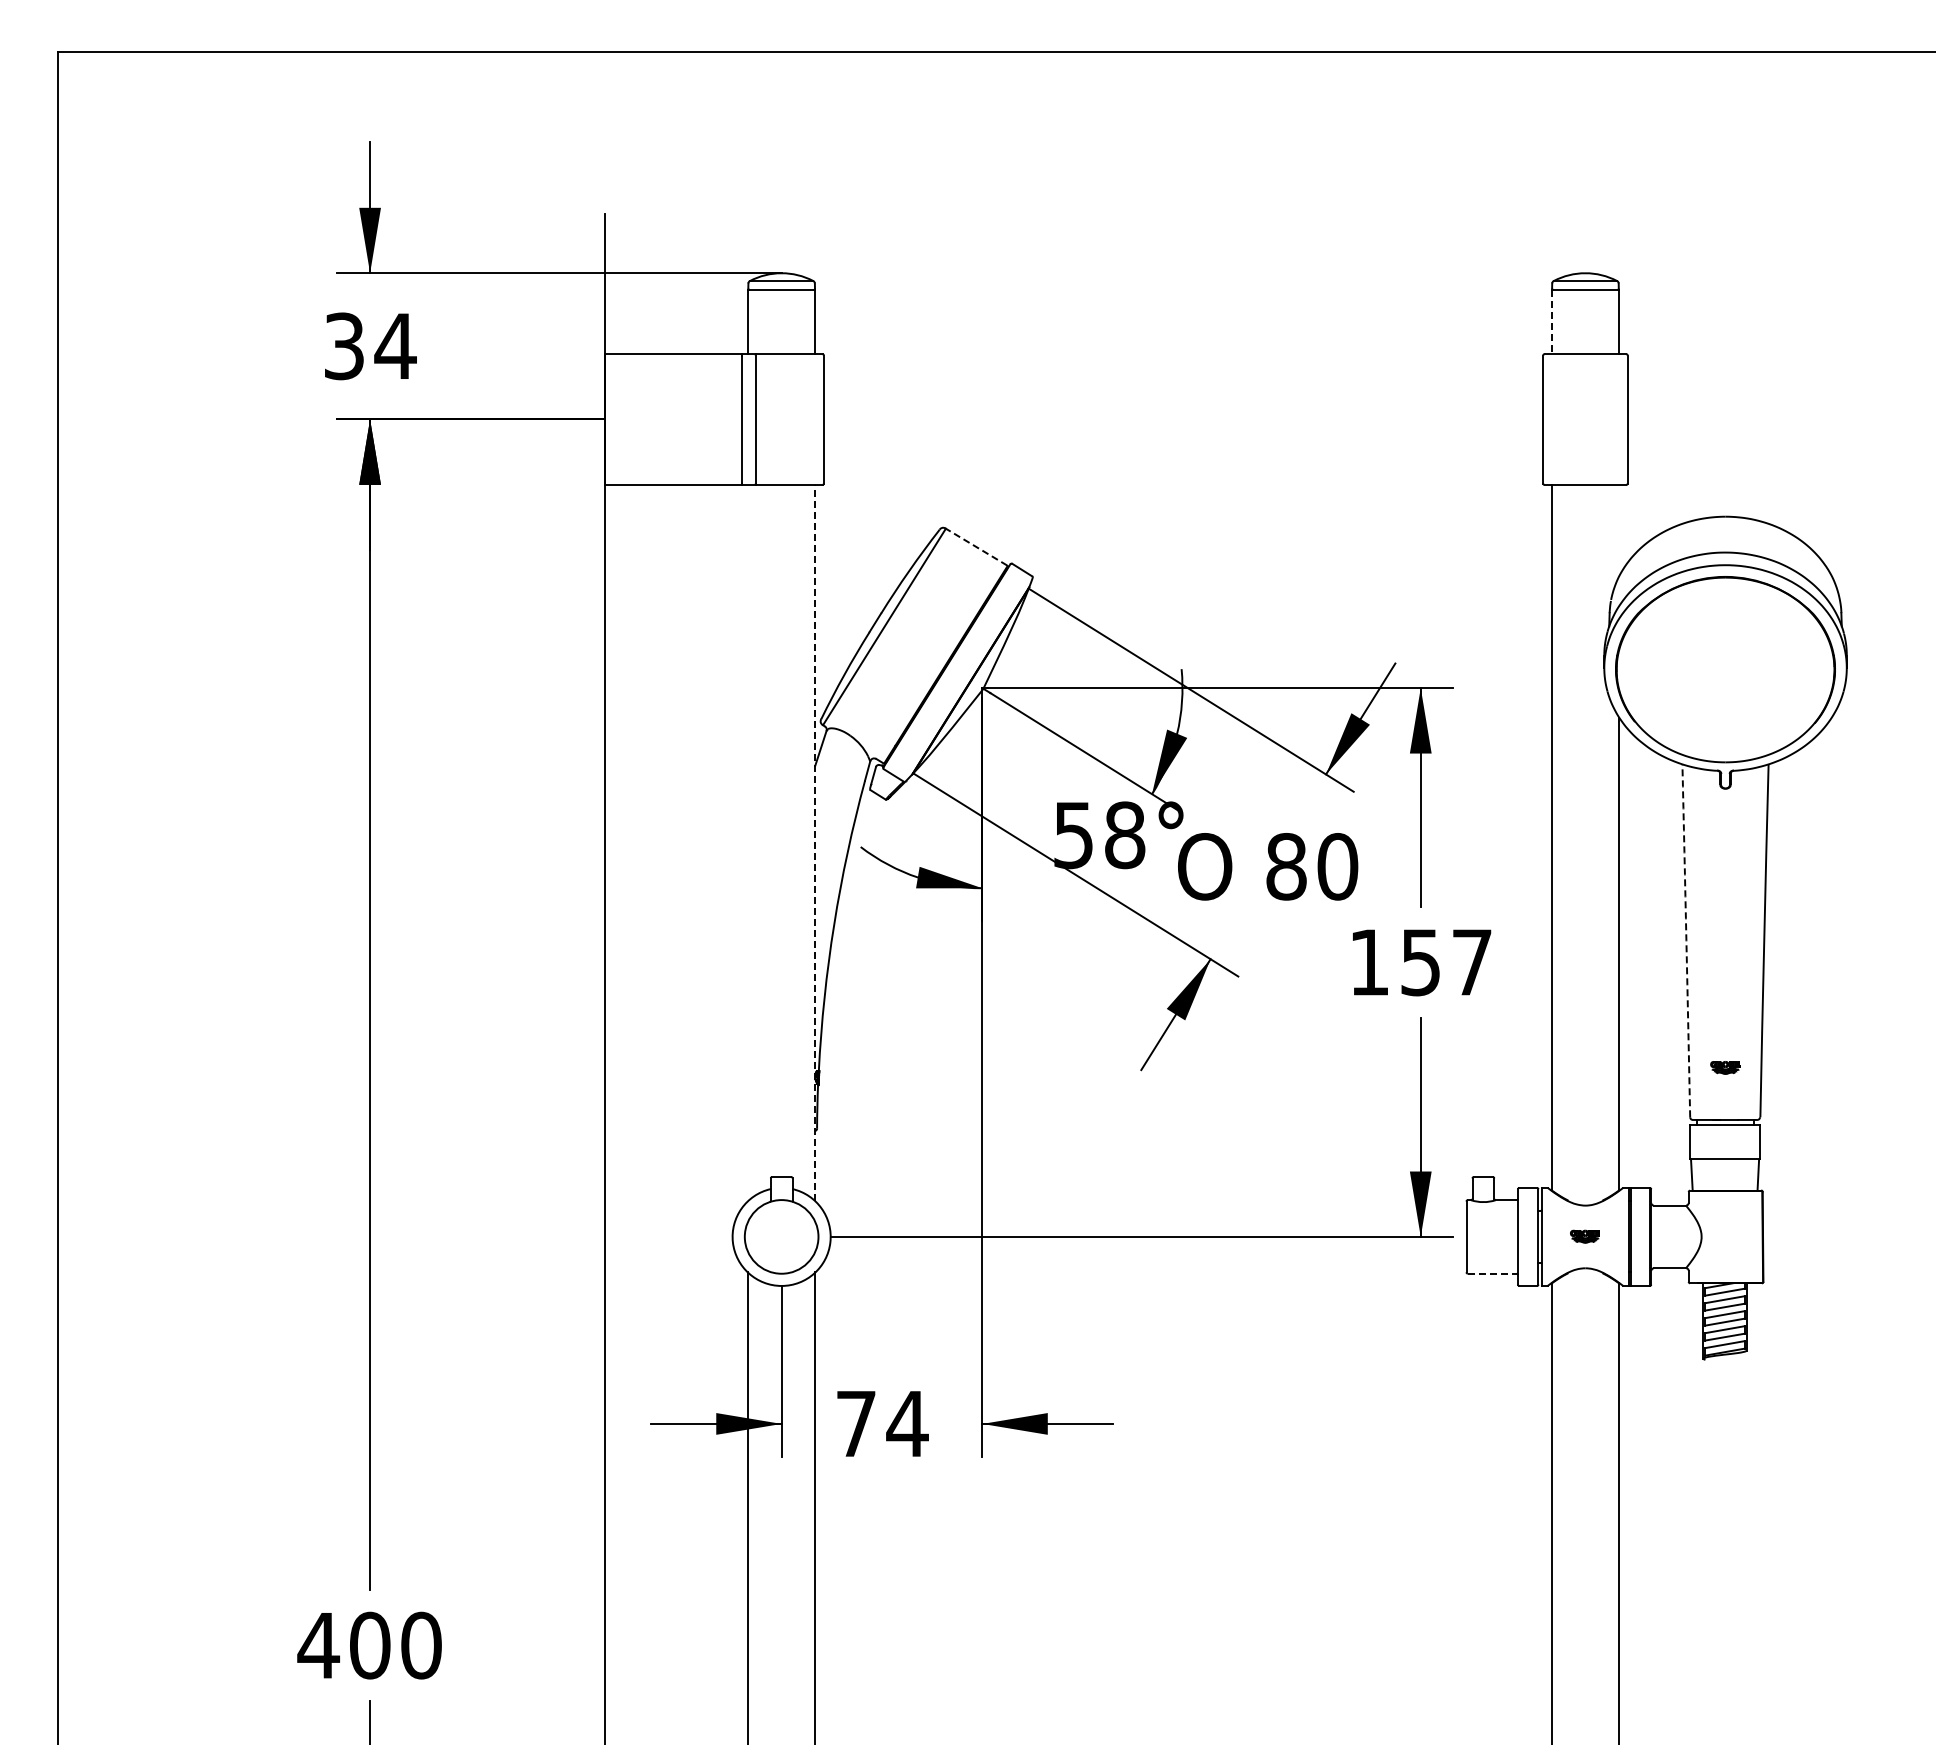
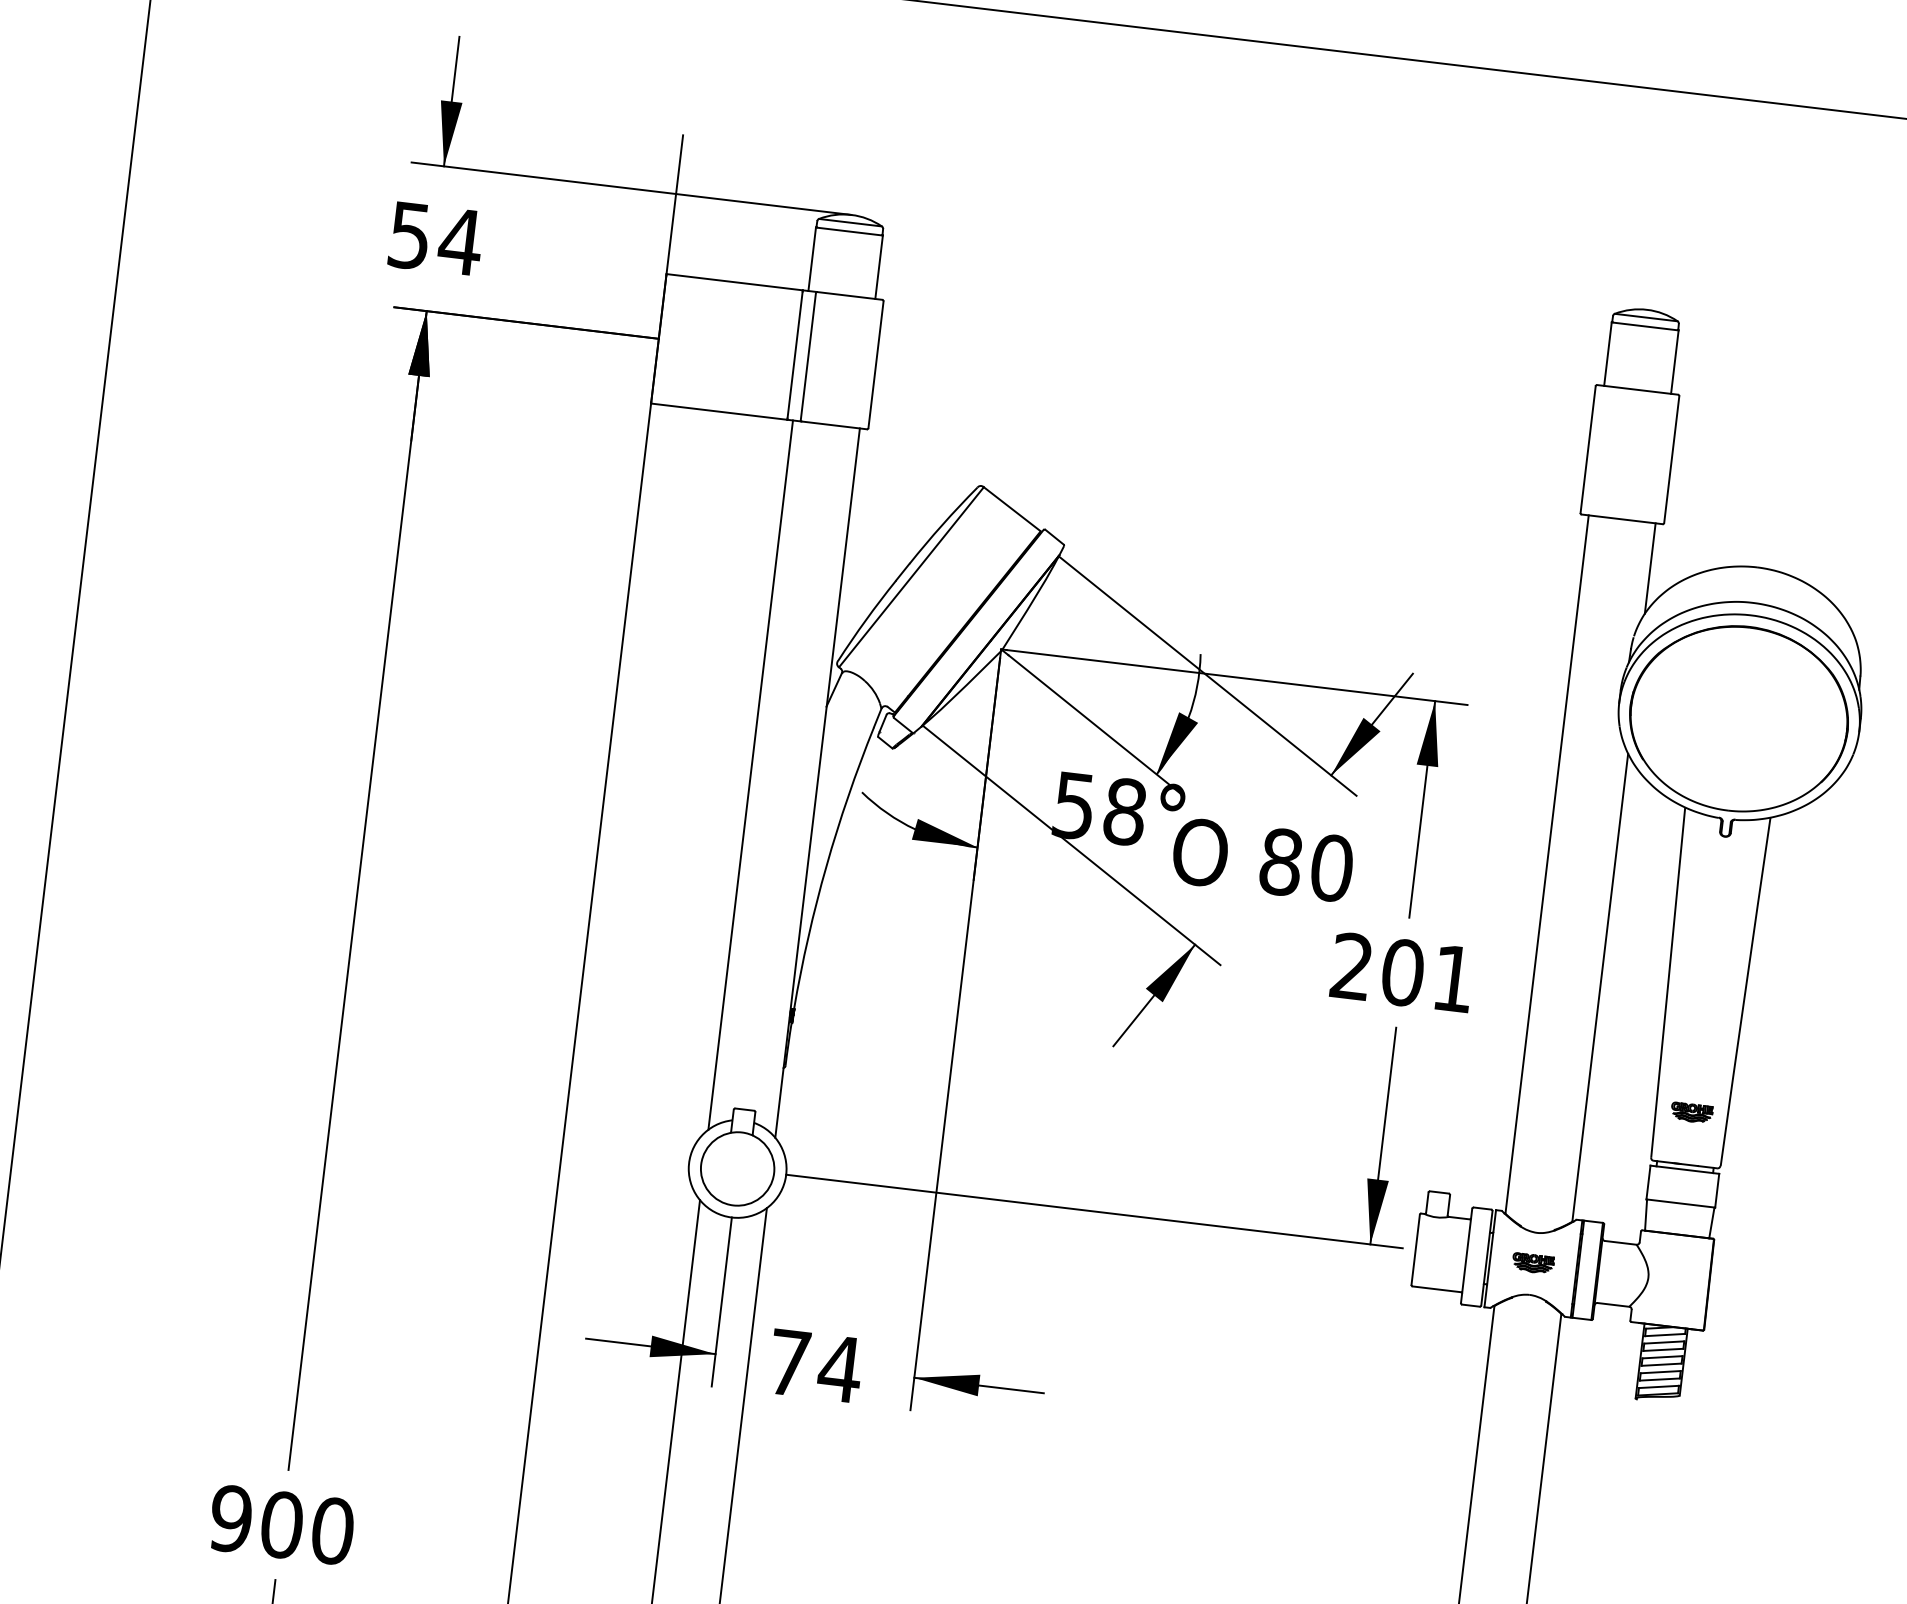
line: (1551, 322) -> (1607, 354), dashed -> solid
text: (344, 345) -> (410, 234), 34 -> 54
line: (1619, 530) -> (1650, 568), added
line: (976, 547) -> (1011, 509), dashed -> solid
line: (747, 842) -> (750, 774), added
line: (815, 842) -> (817, 782), dashed -> solid
arc: (1686, 940) -> (1668, 982), dashed -> solid
text: (1420, 962) -> (1402, 972), 157 -> 201
part: (1725, 1067) -> (1692, 1112), size x1.43
part: (1584, 1236) -> (1532, 1263), size x1.43
line: (1492, 1273) -> (1437, 1289), dashed -> solid
text: (318, 1645) -> (230, 1518), 400 -> 900

